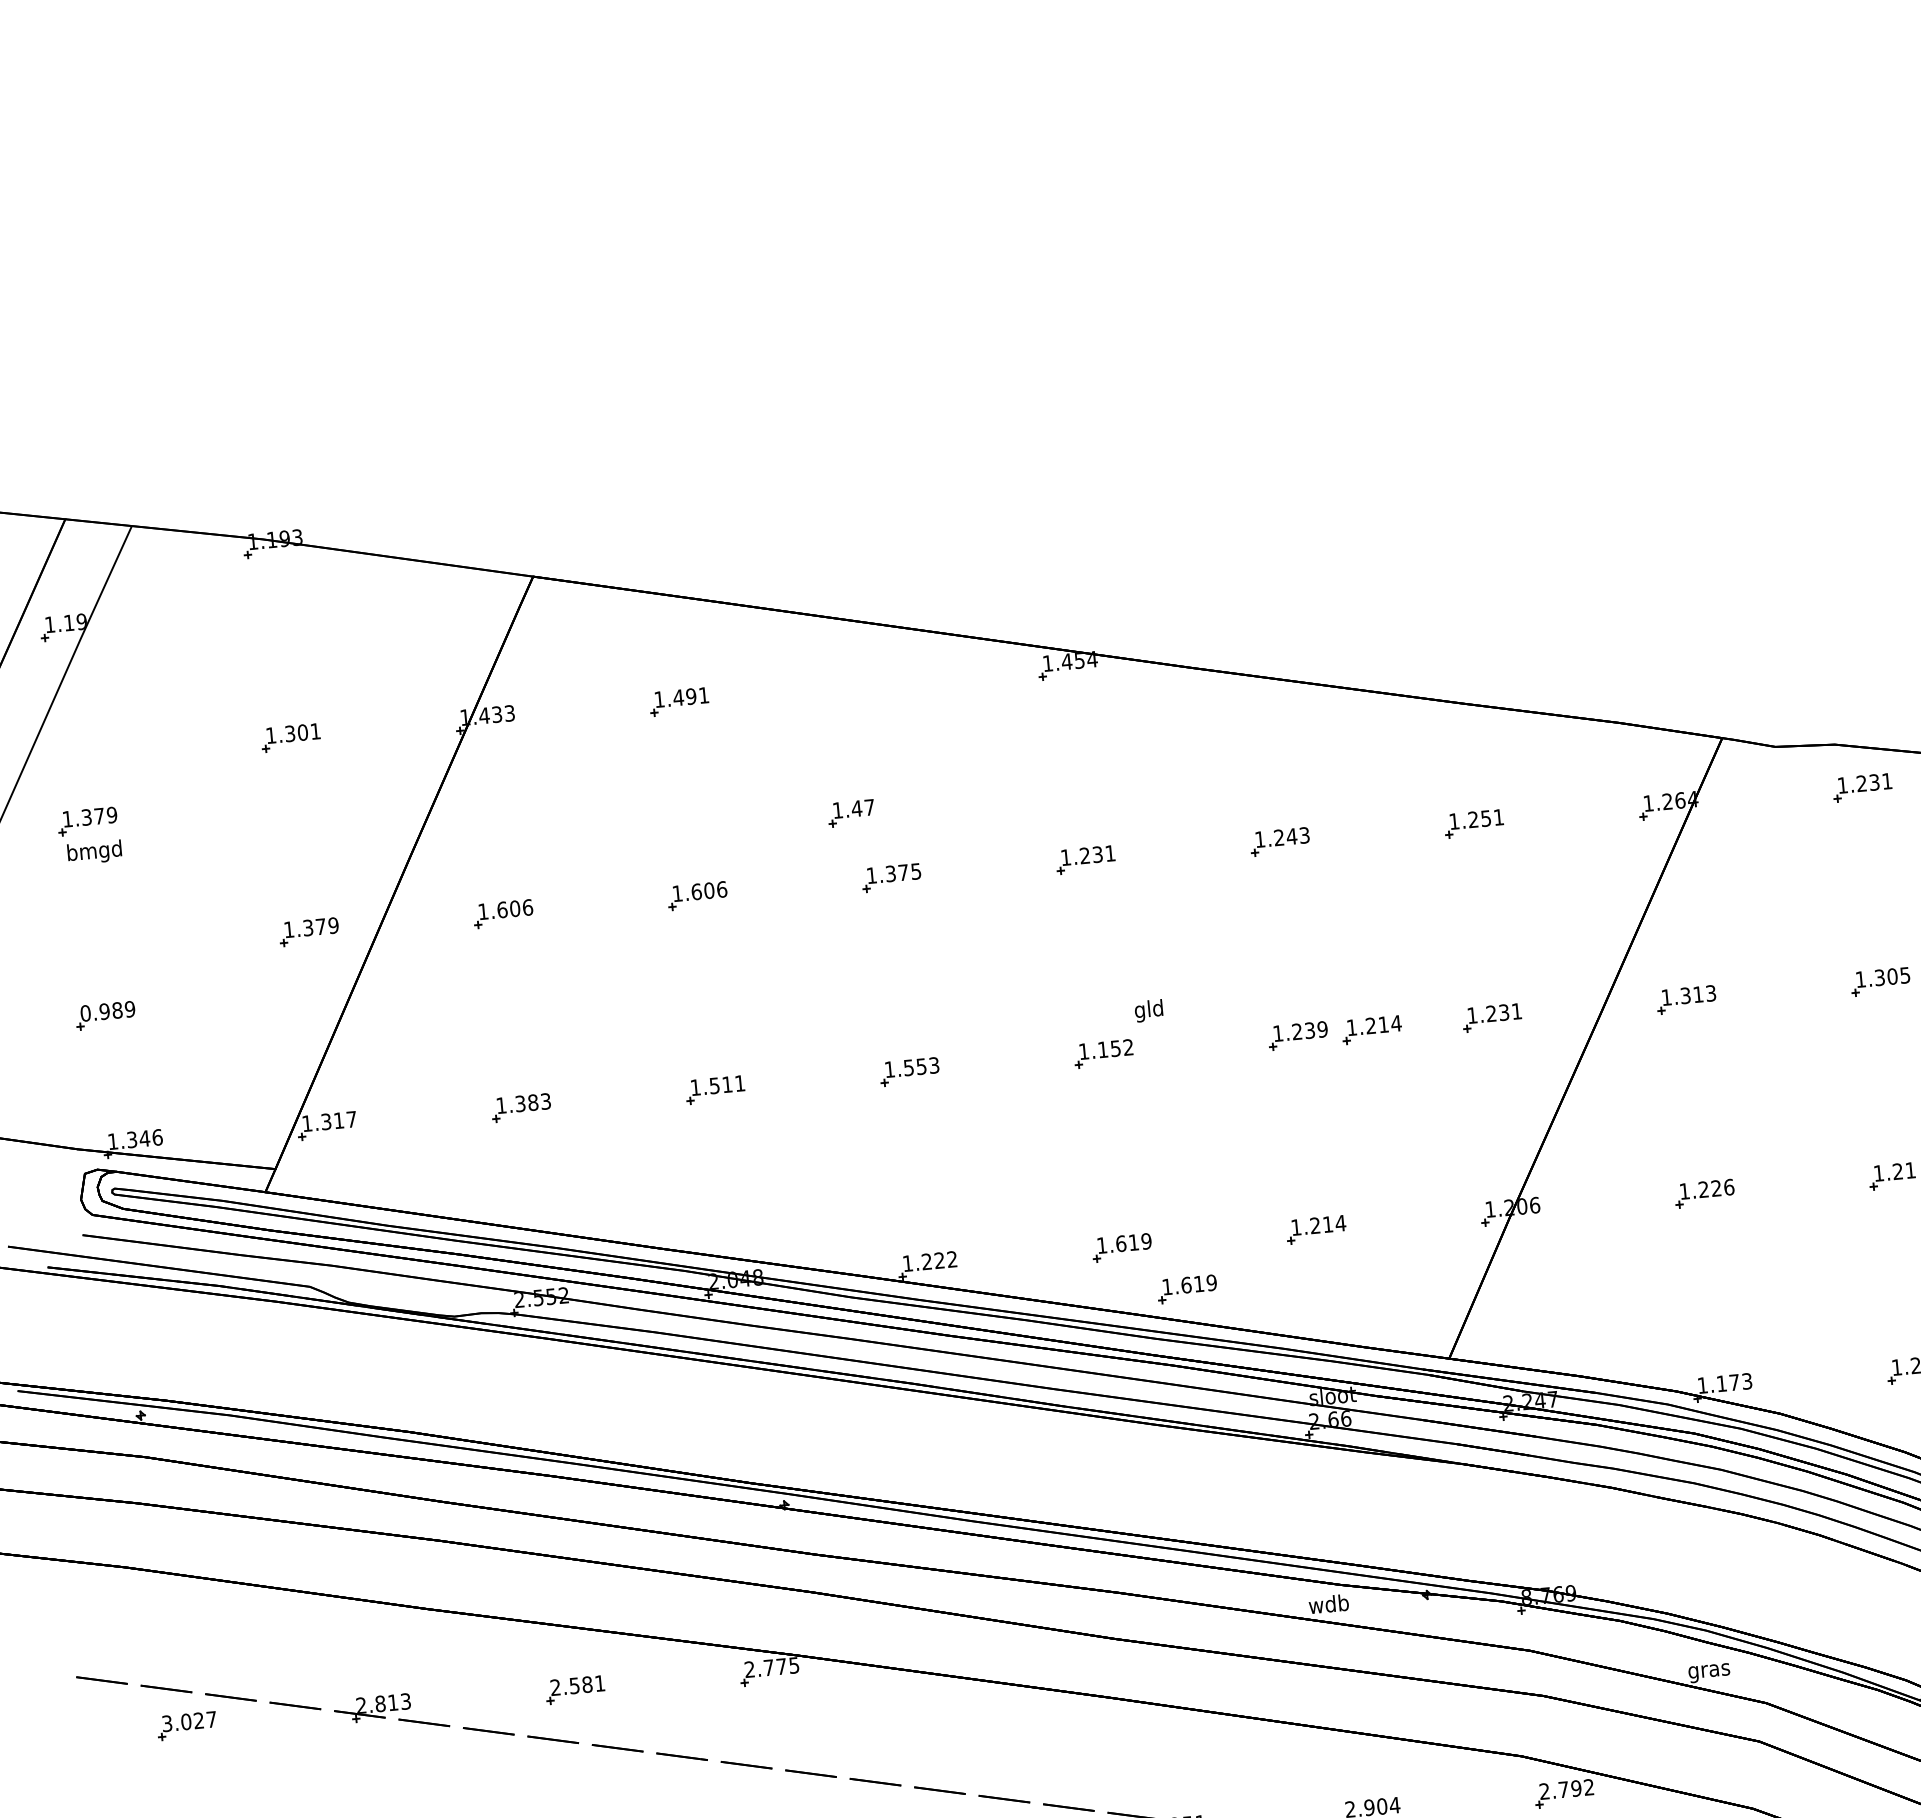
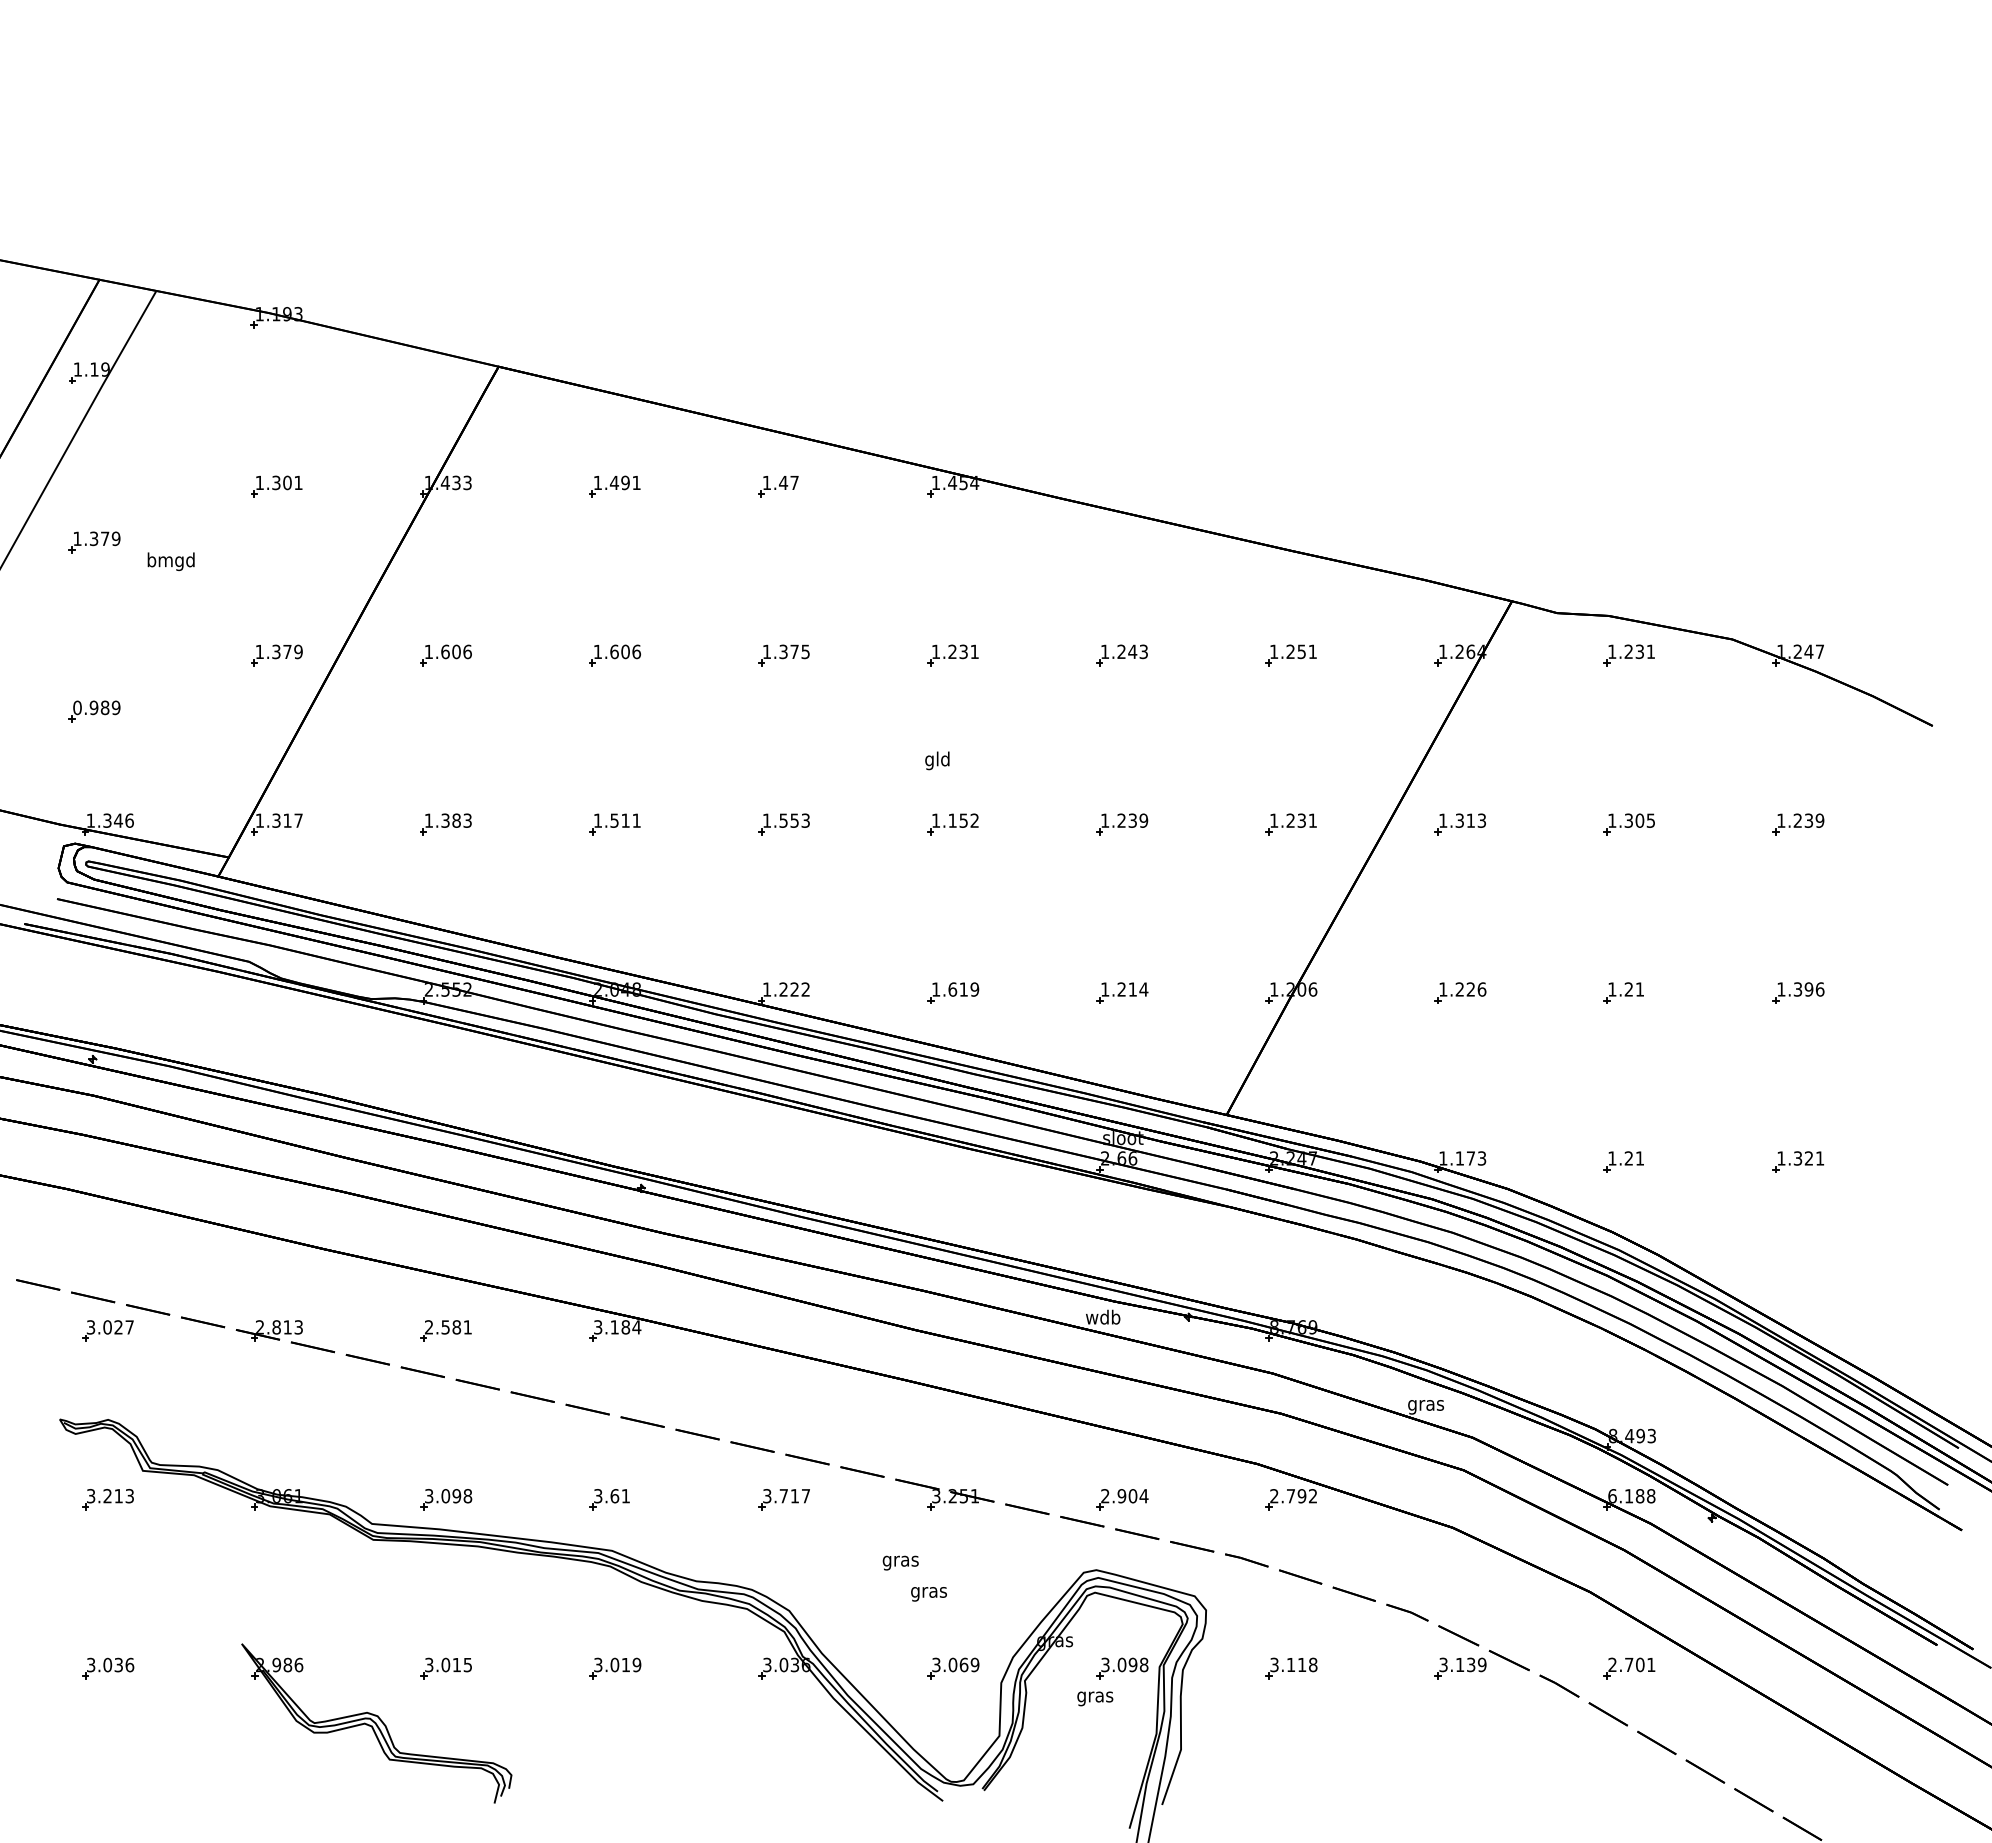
part: (851, 813) -> (778, 486), moved
text: (93, 852) -> (170, 561), moved
text: (1149, 1010) -> (937, 760), moved
part: (1372, 1029) -> (1186, 824), removed
part: (1187, 1288) -> (1006, 1033), removed
text: (772, 1667) -> (617, 1327), 2.775 -> 3.184

